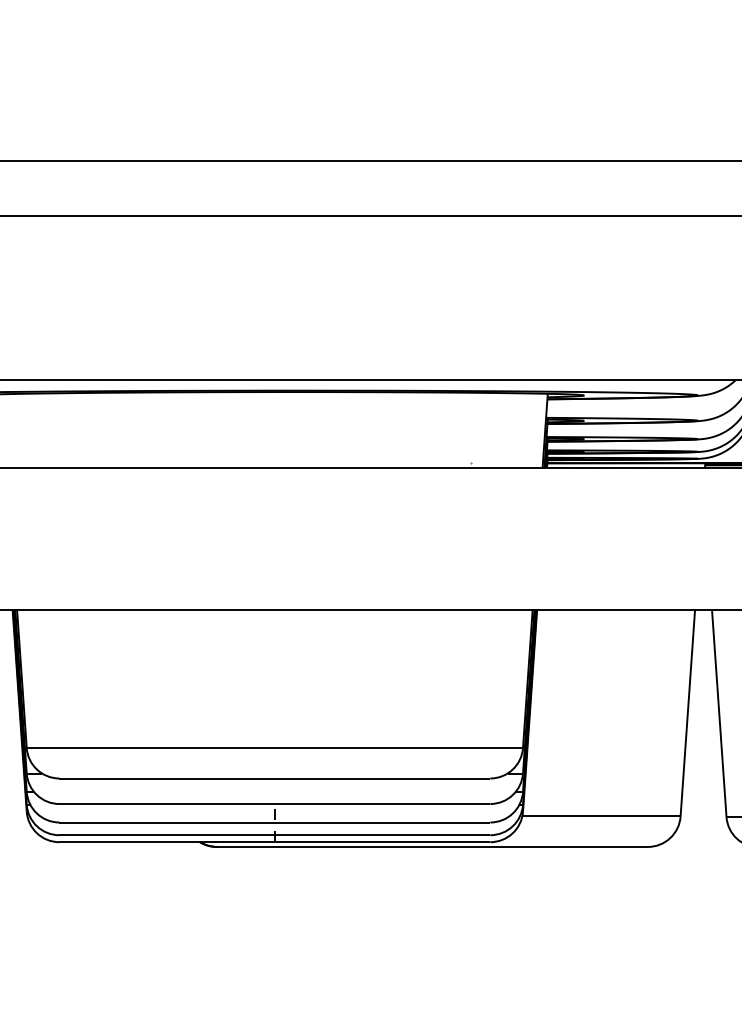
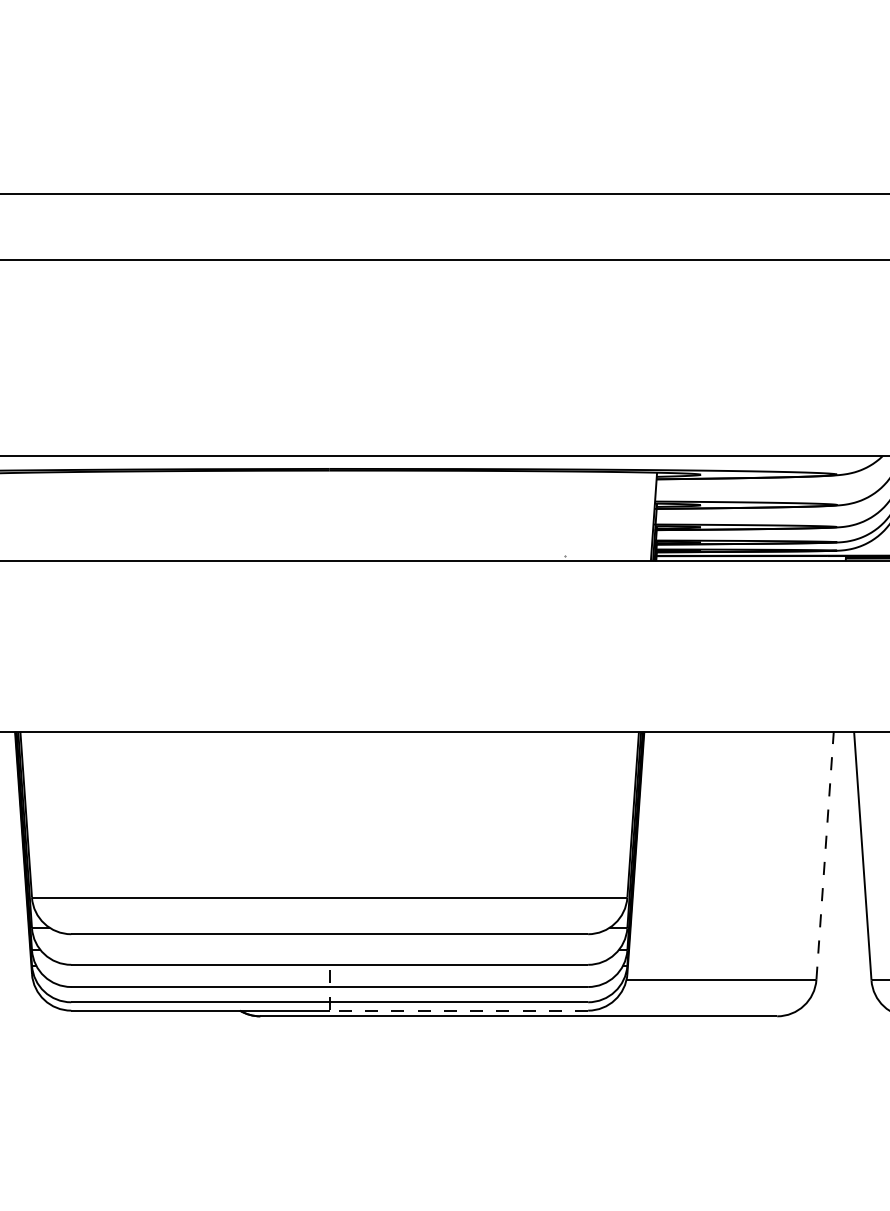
line: (687, 713) -> (824, 856), solid -> dashed
line: (382, 842) -> (458, 1010), solid -> dashed

